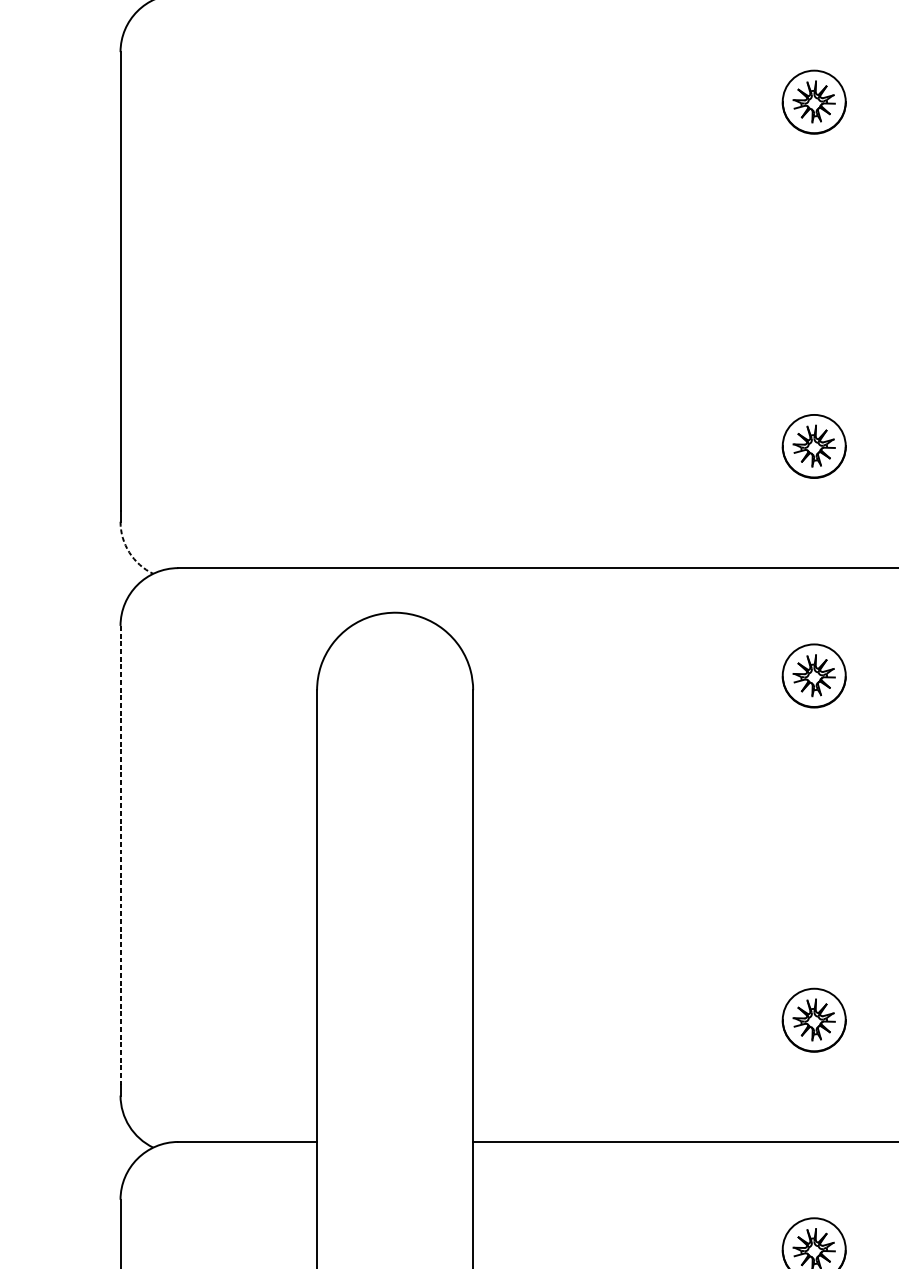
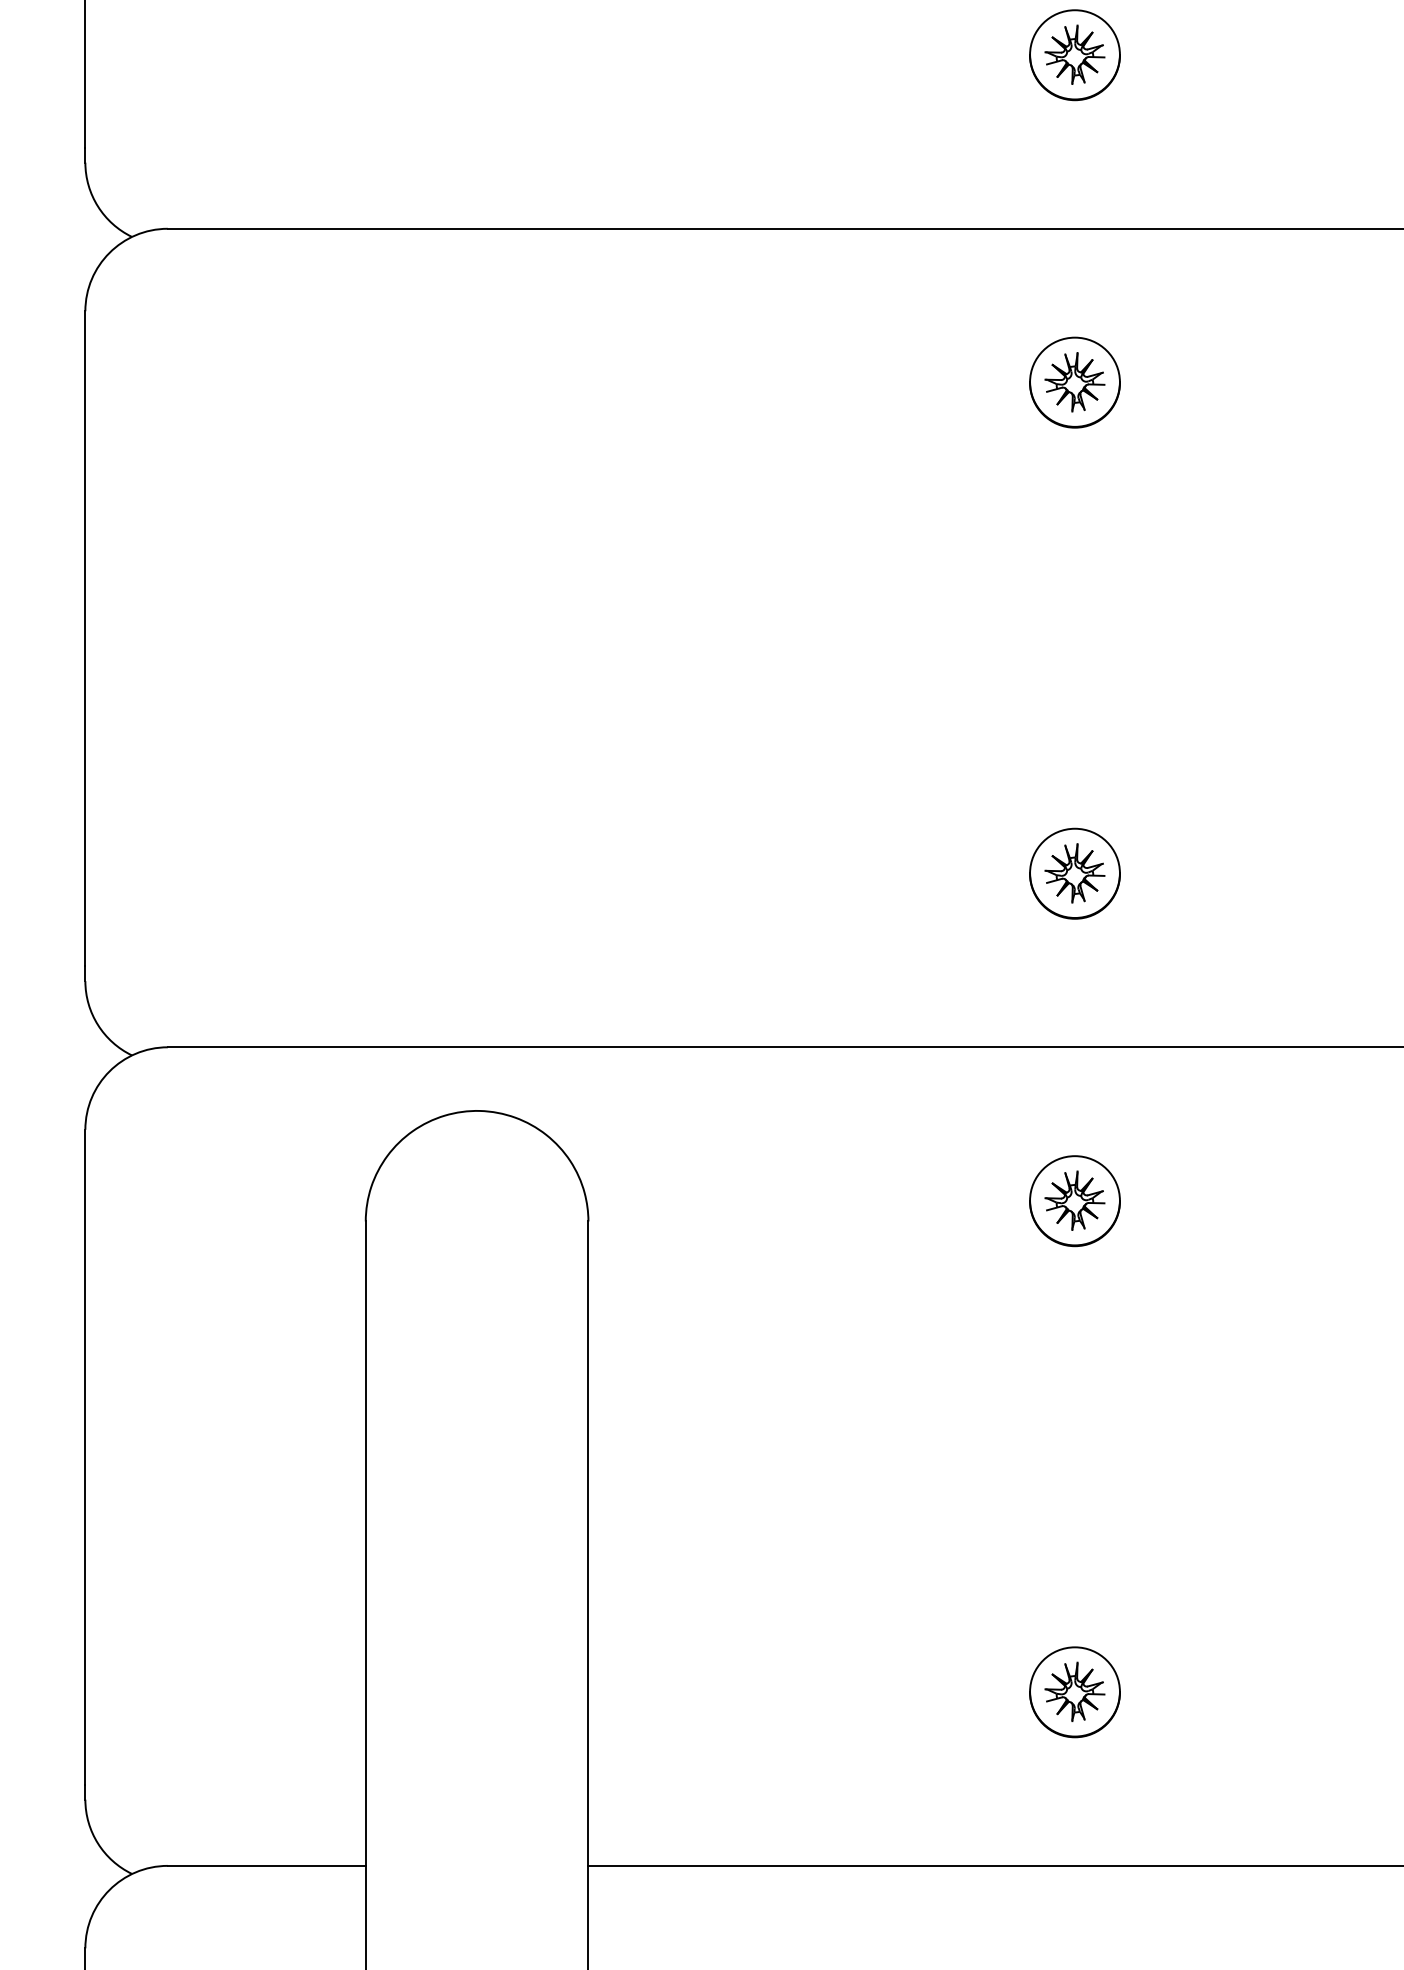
arc: (129, 552) -> (98, 1025), dashed -> solid
line: (120, 855) -> (85, 1457), dashed -> solid

